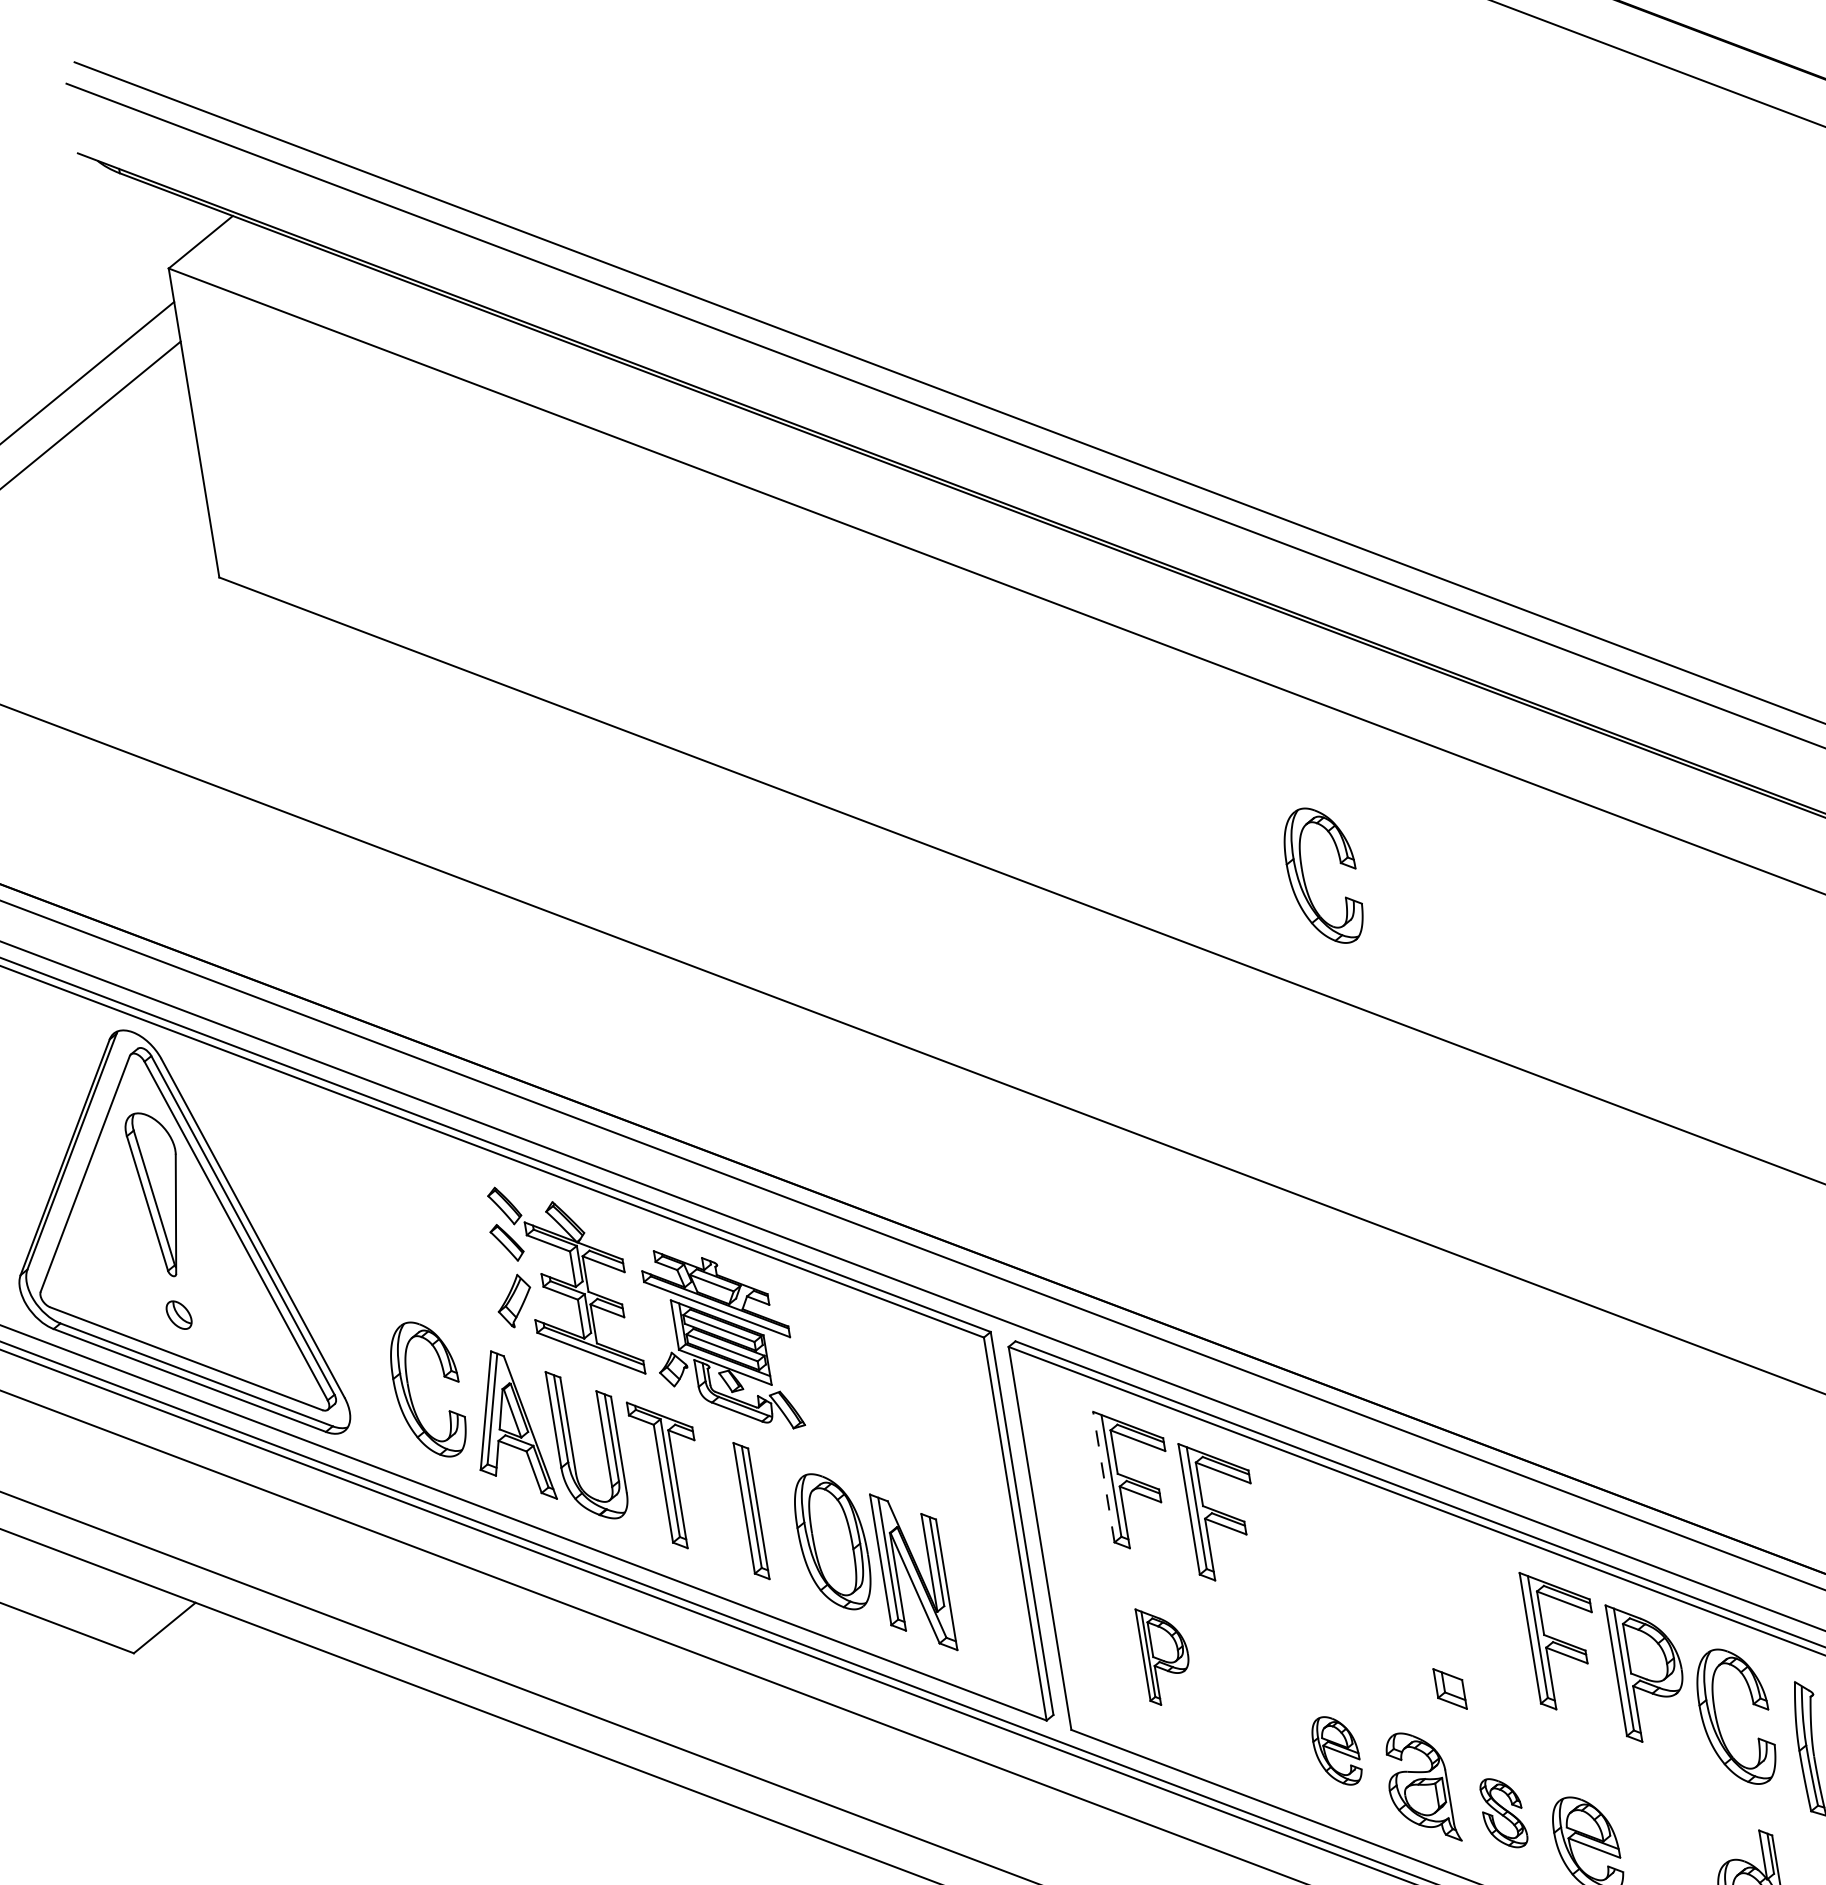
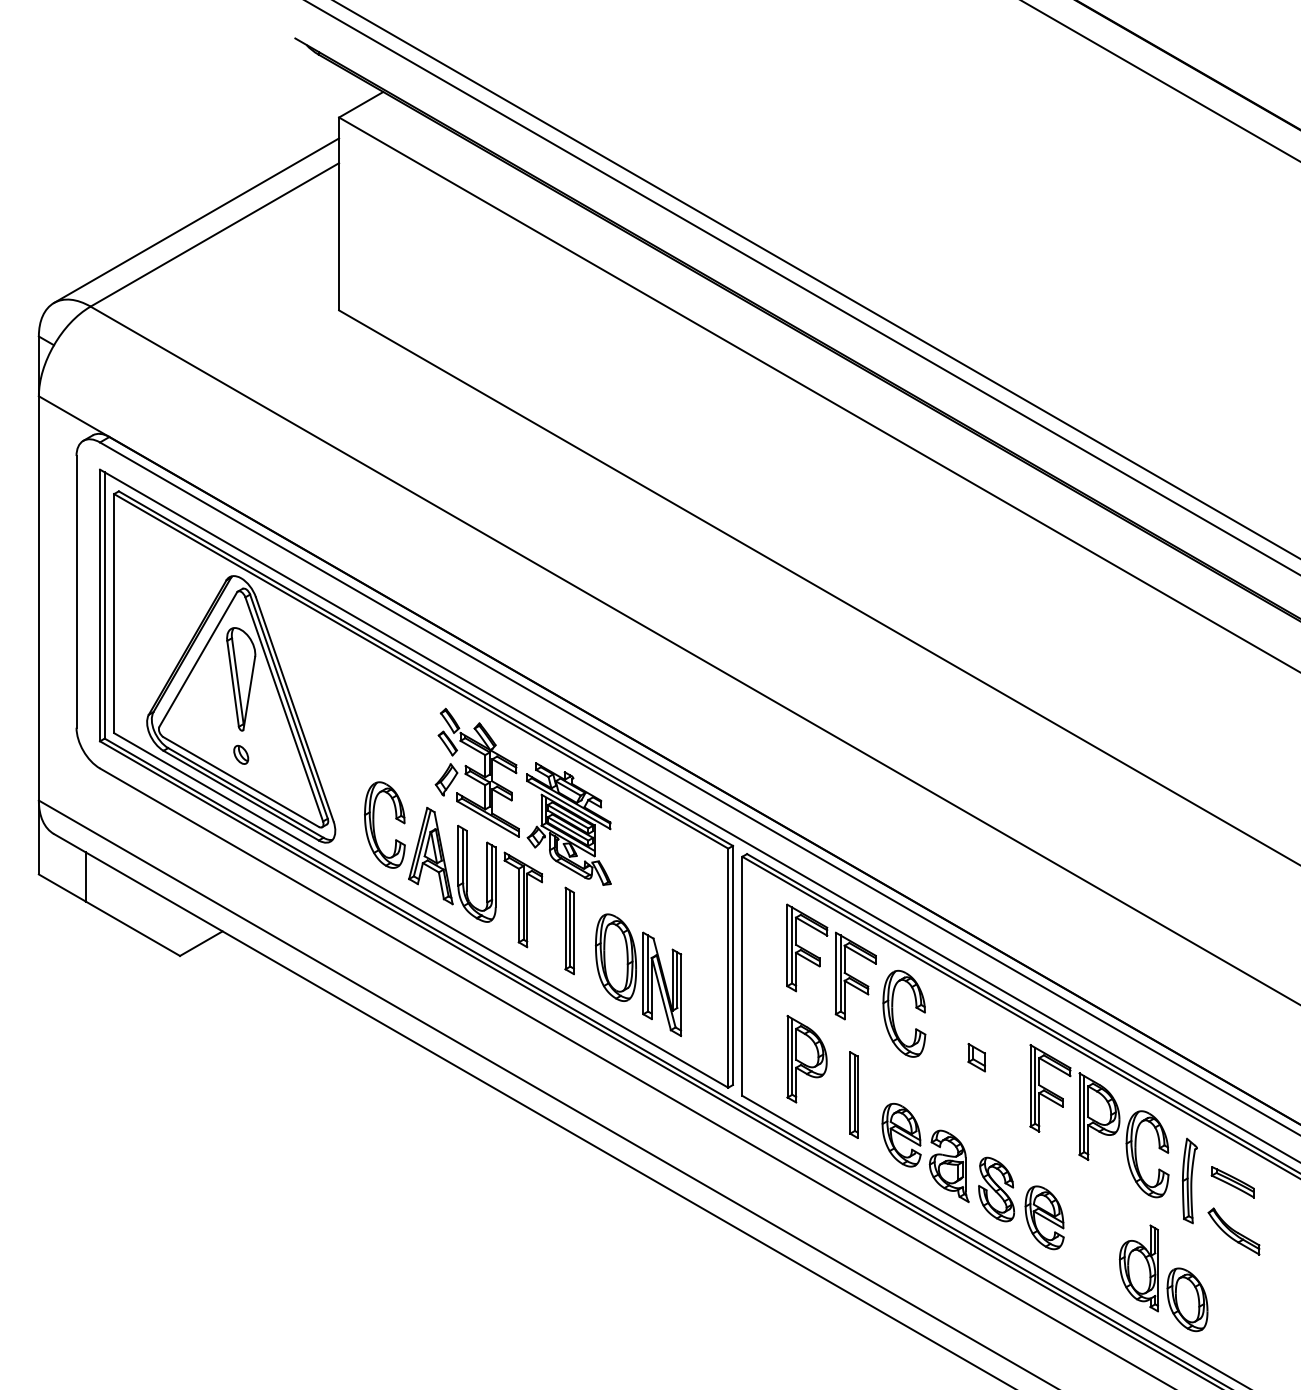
part: (1305, 878) -> (893, 1013), moved
line: (1104, 1477) -> (787, 945), dashed -> solid
part: (1164, 1654) -> (806, 1059), size x1.43
part: (1449, 1688) -> (976, 1057), moved
part: (1249, 1698) -> (853, 1094), added
part: (1336, 1750) -> (901, 1134), size x1.43
part: (1502, 1813) -> (996, 1189), size x1.43

